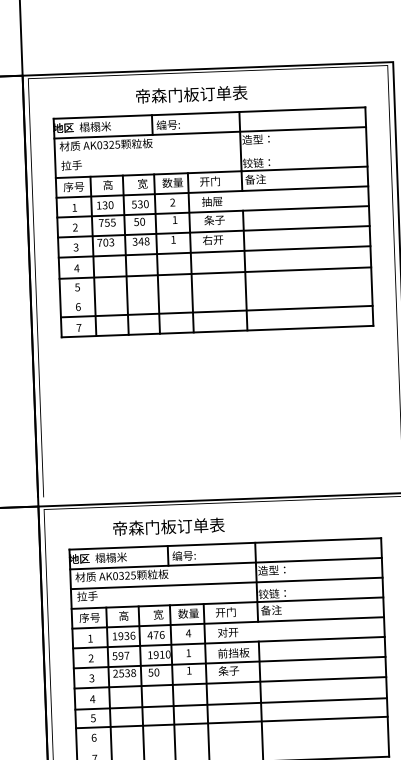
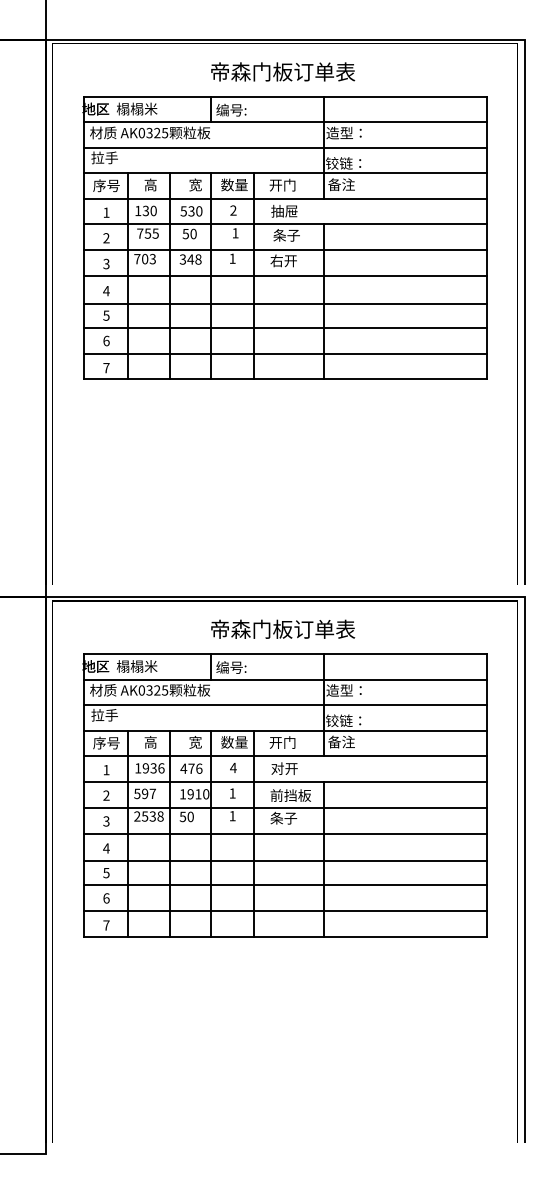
text: (192, 94) -> (283, 71), moved
line: (210, 152) -> (284, 147), added
line: (215, 291) -> (284, 327), added
text: (169, 526) -> (283, 628), moved
line: (232, 742) -> (284, 910), added

